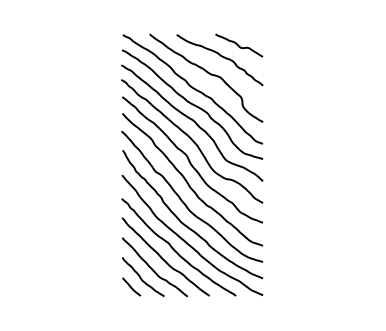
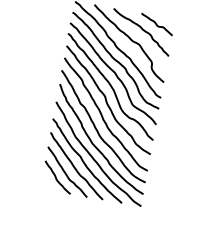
line: (131, 286) -> (48, 182), removed

